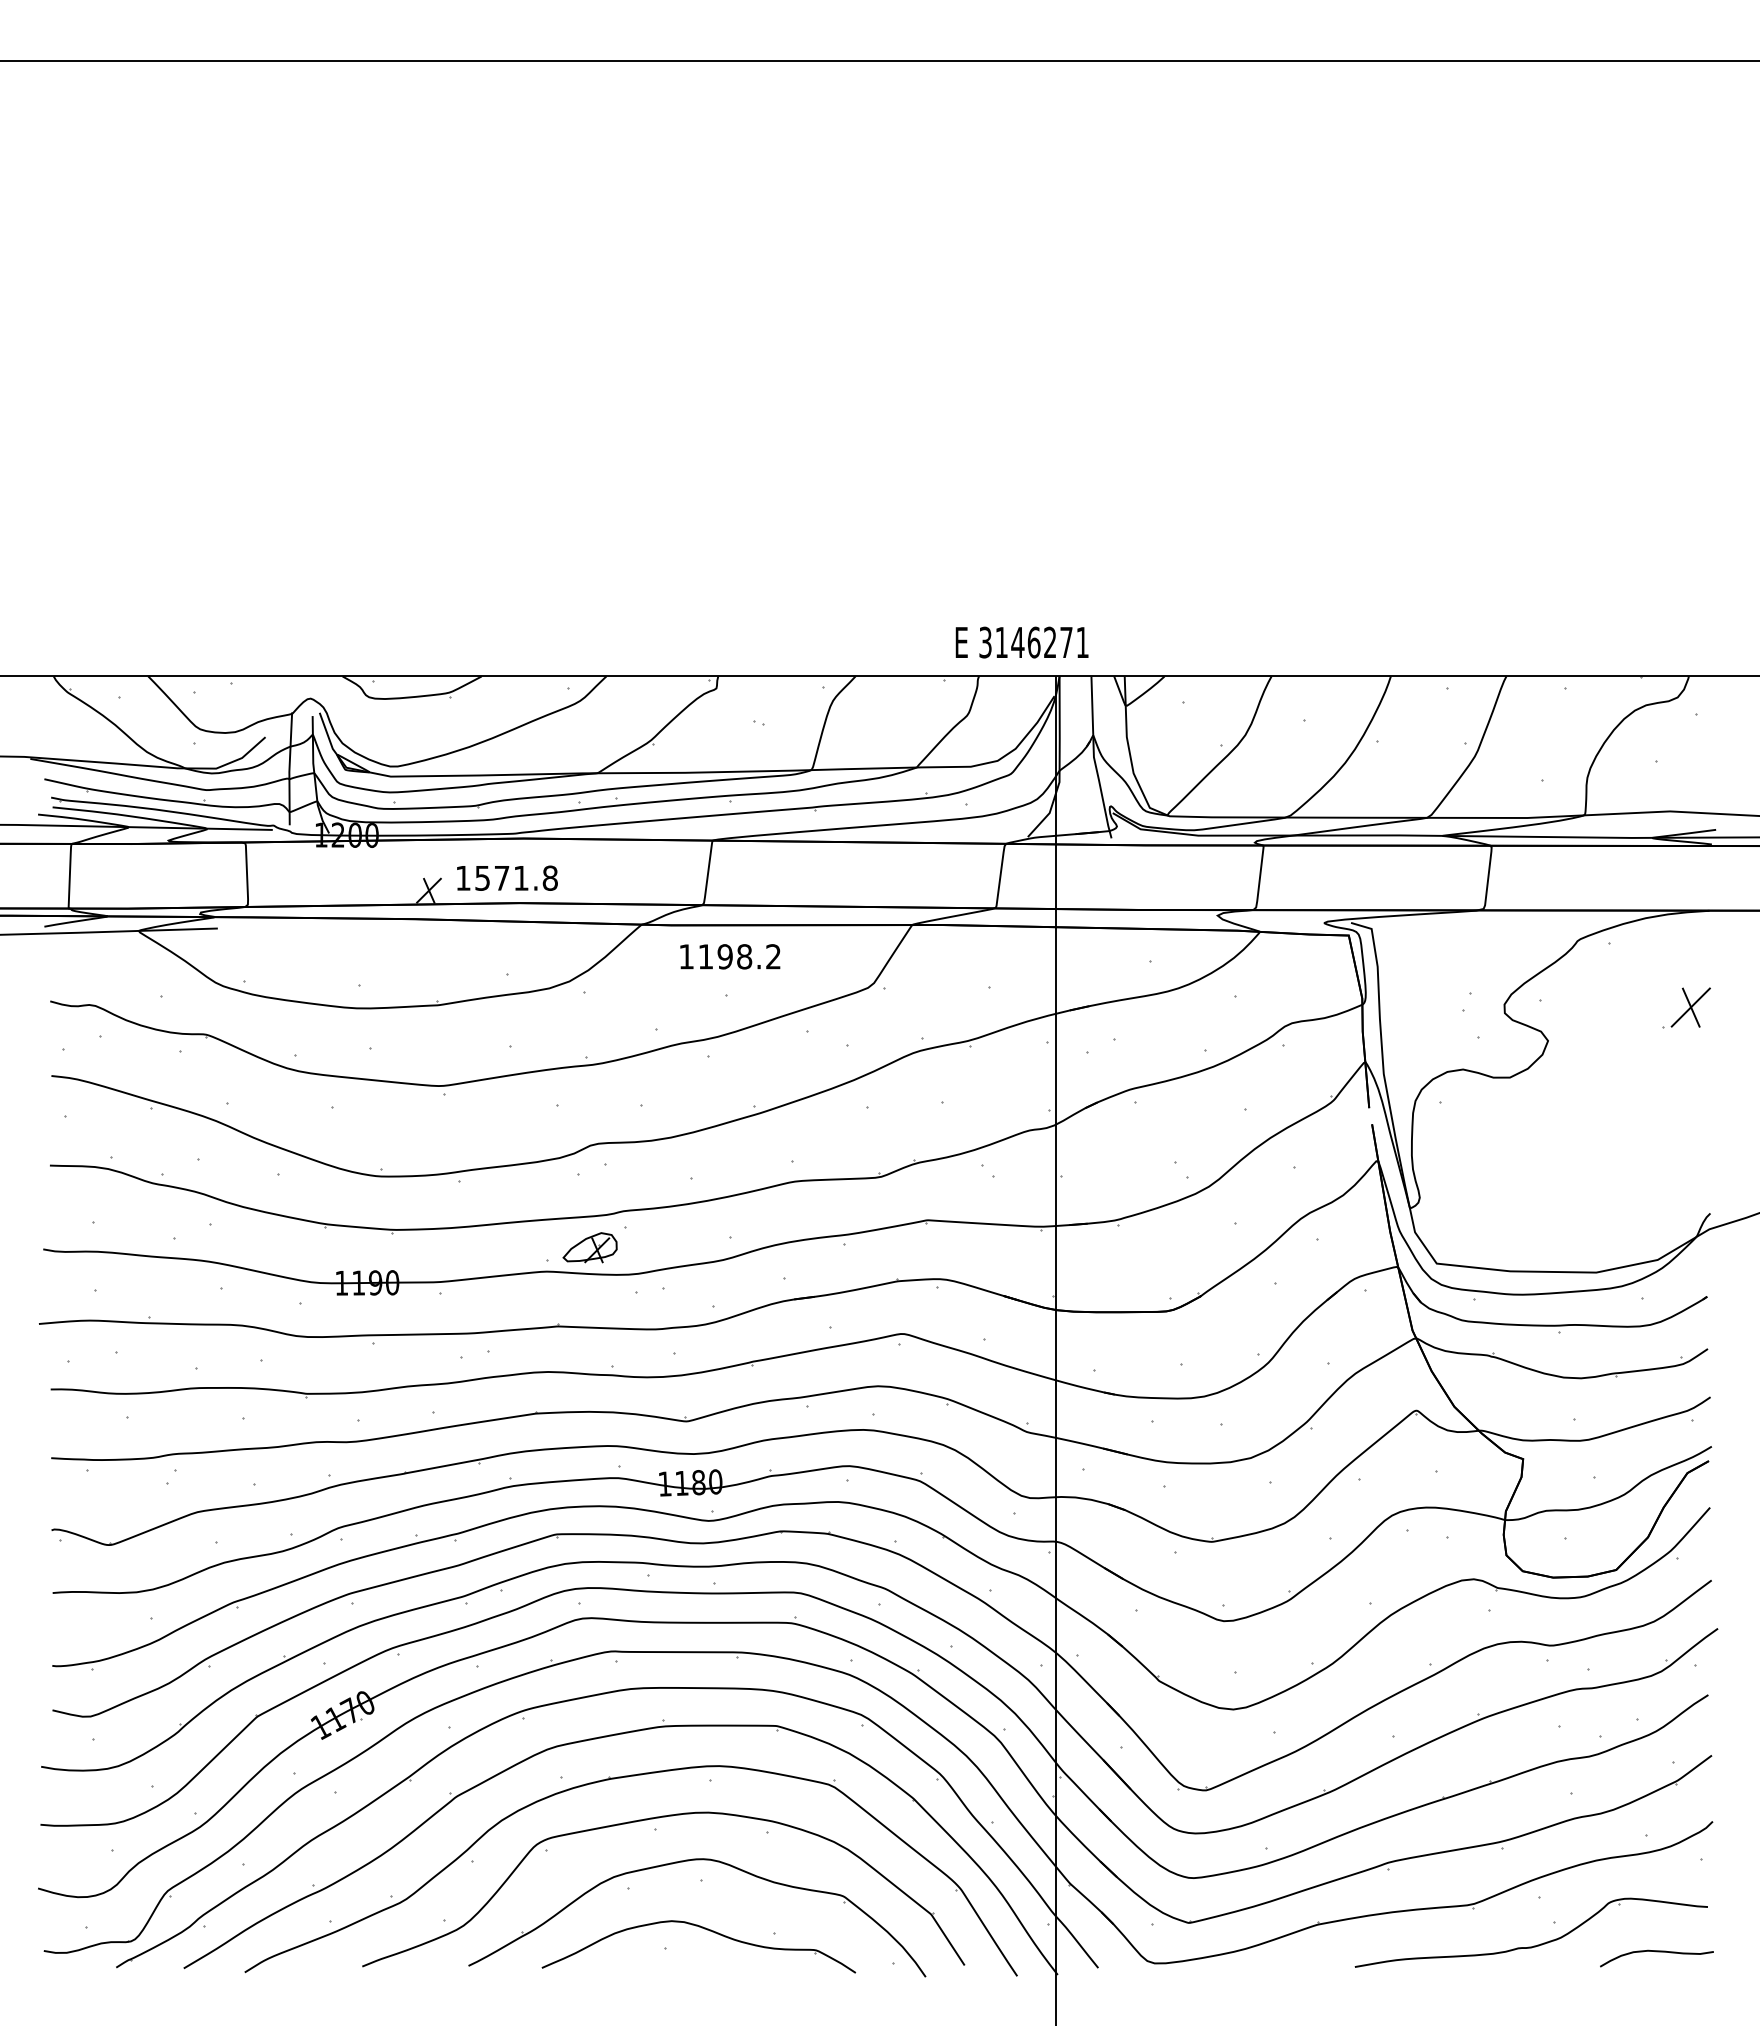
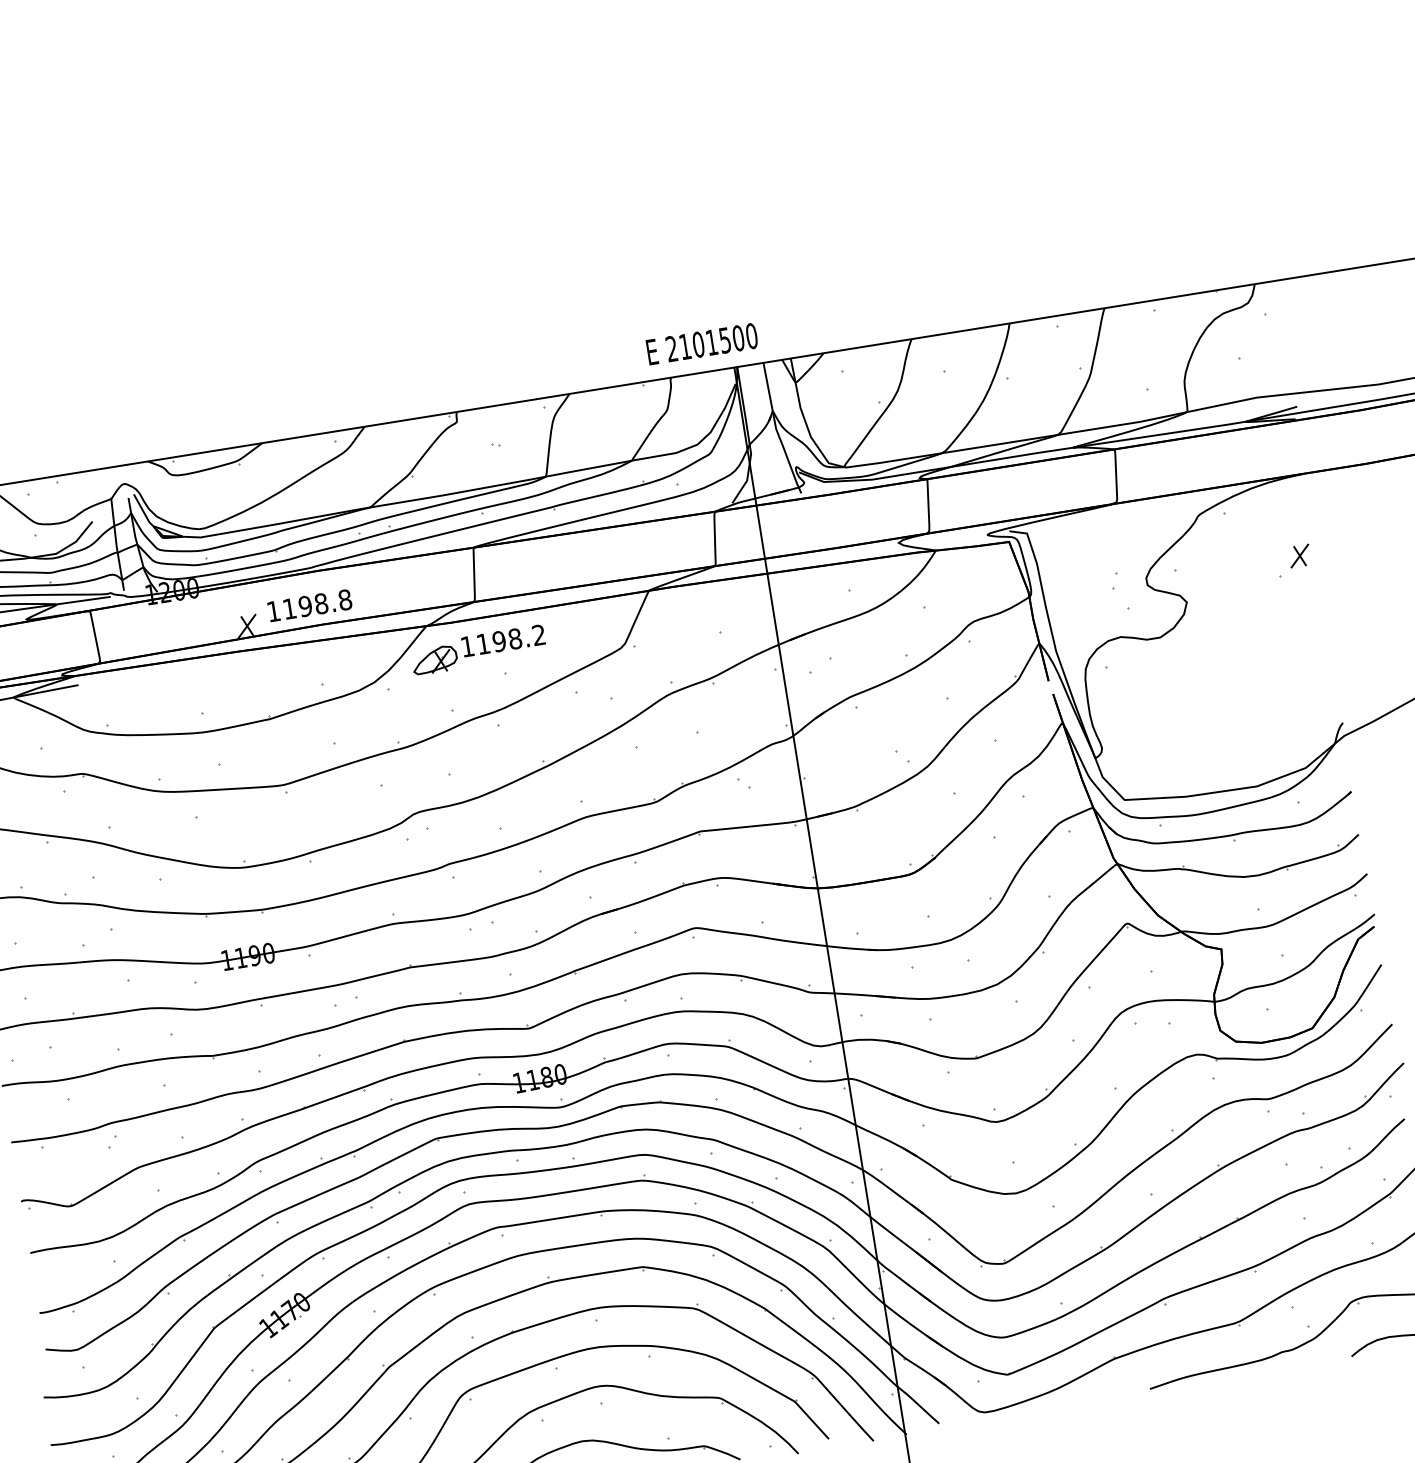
text: (1034, 642) -> (712, 342), 3146271 -> 2101500
text: (501, 877) -> (305, 605), 1571.8 -> 1198.8
part: (1690, 1007) -> (1299, 556), size x0.62
part: (589, 1247) -> (434, 660), moved

